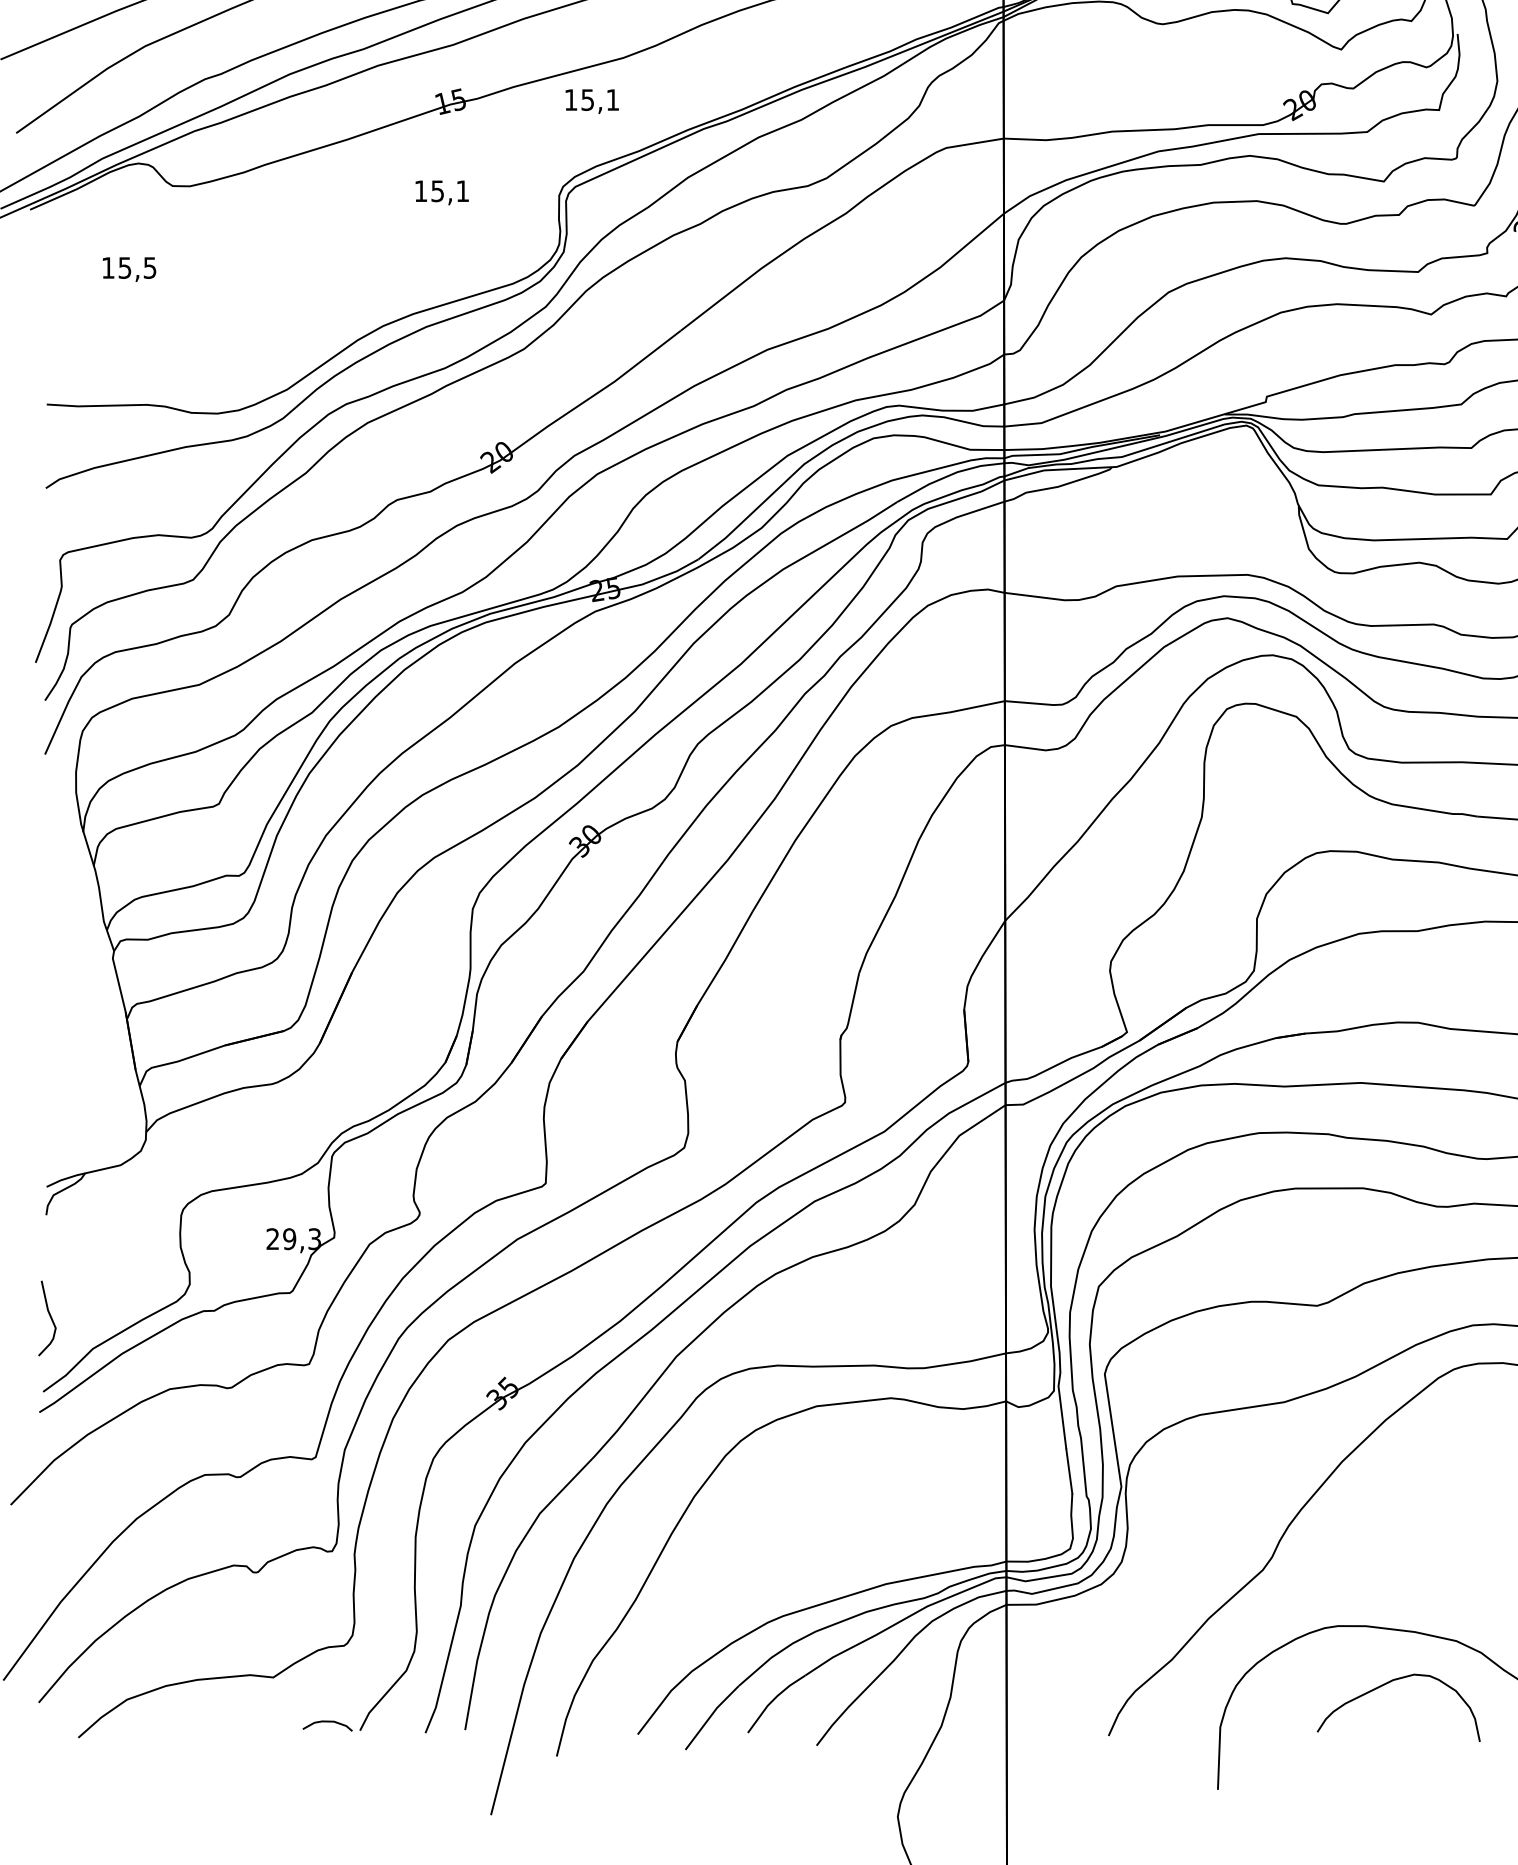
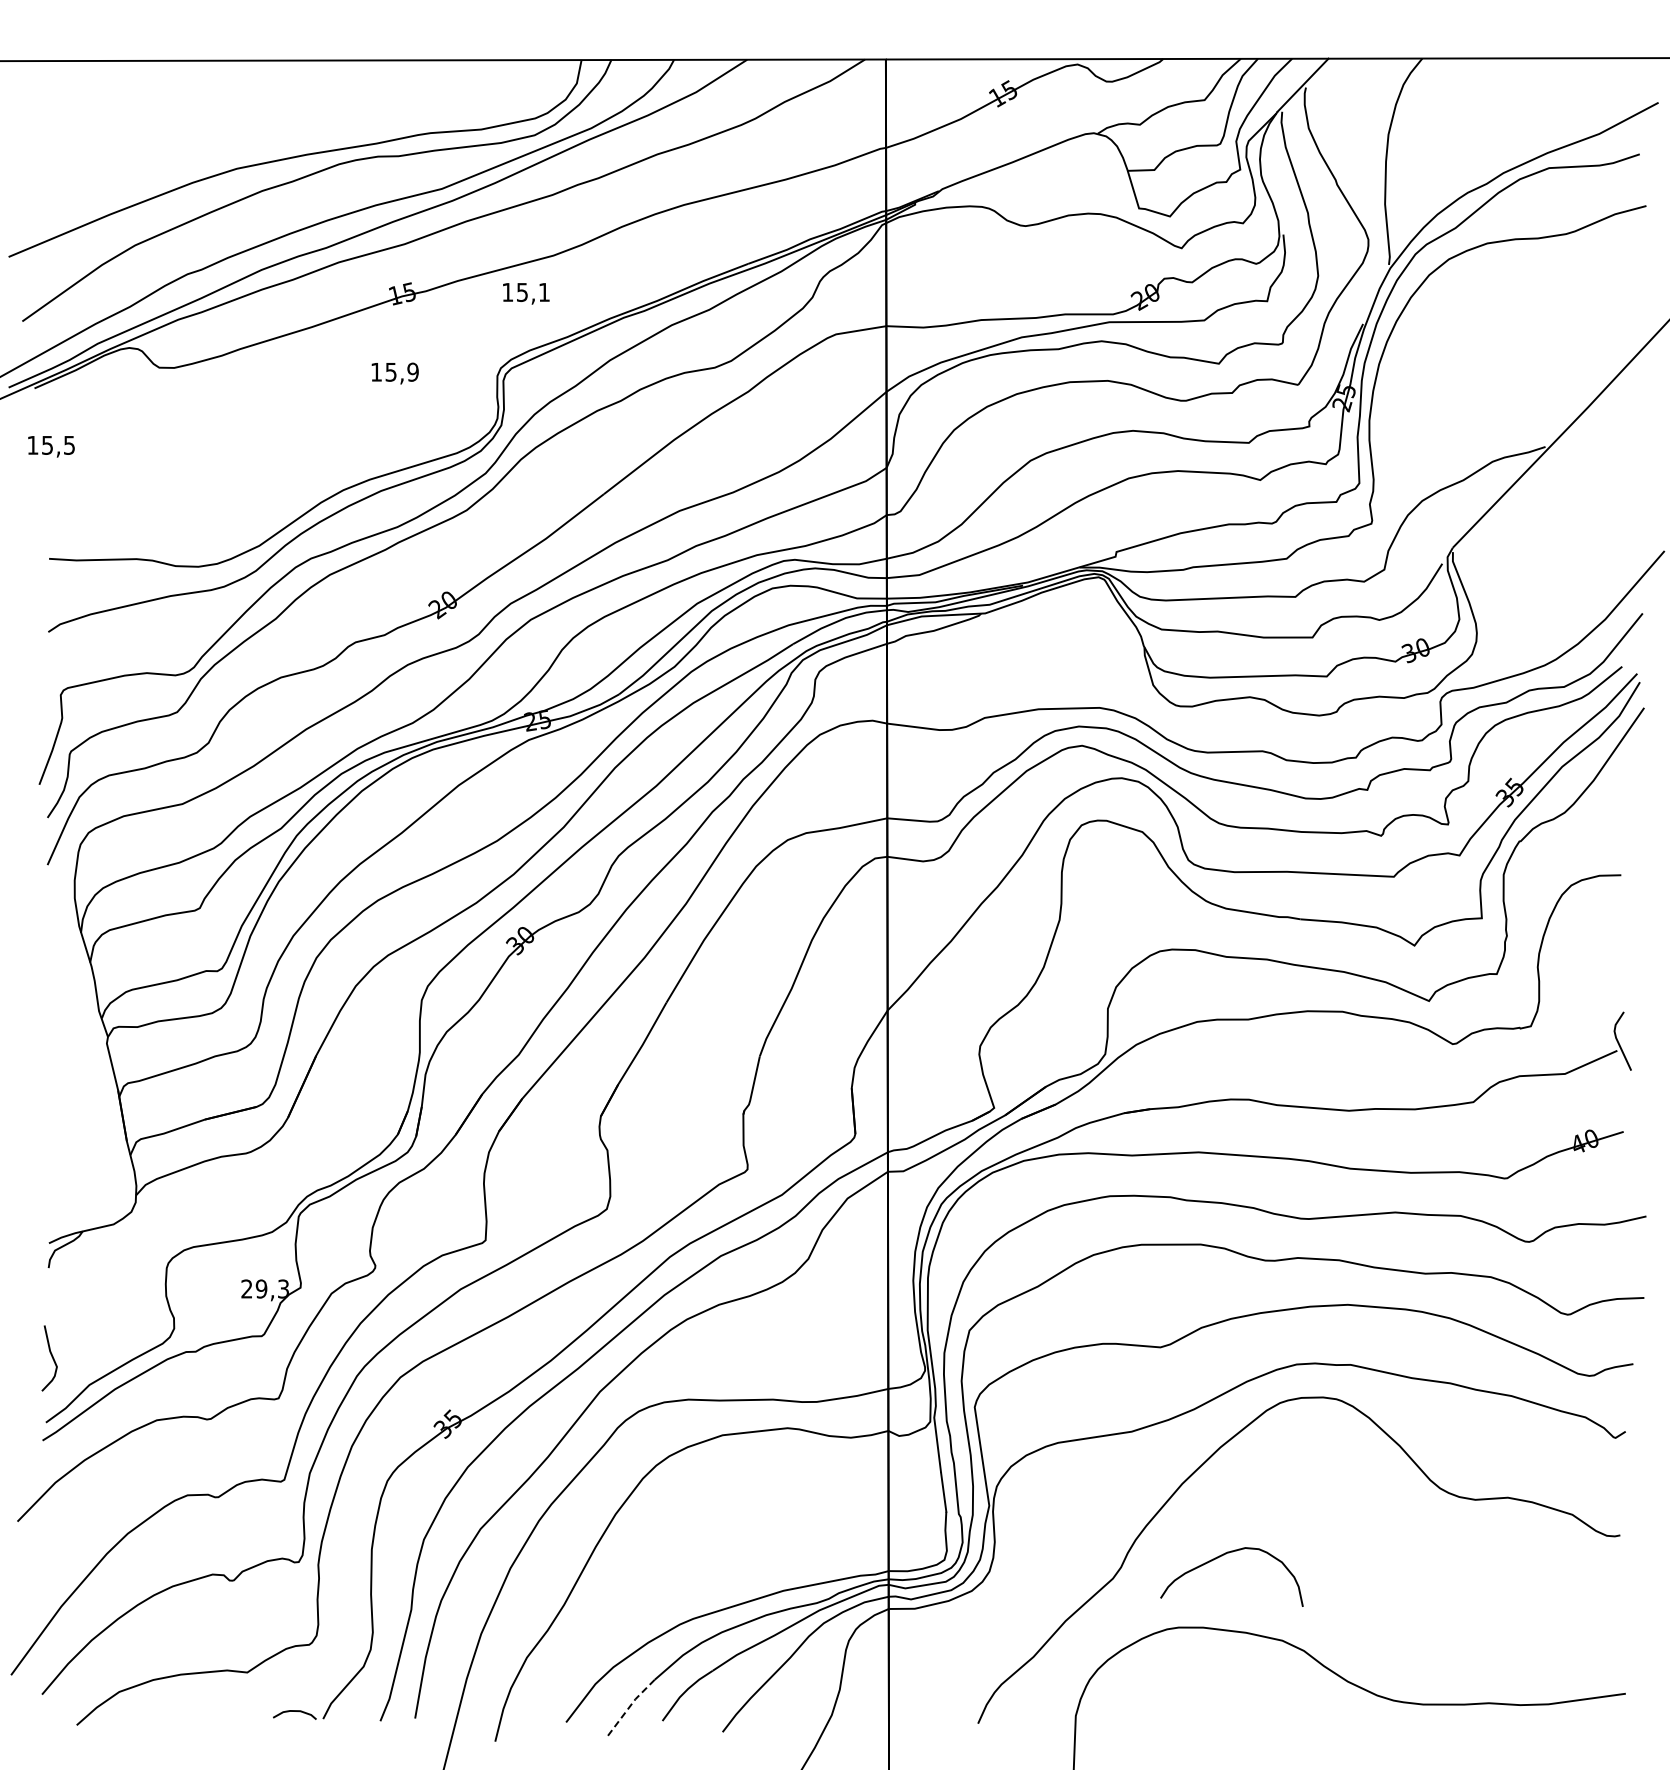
text: (462, 190) -> (412, 371), 15,1 -> 15,9
text: (129, 269) -> (51, 446), moved
curve: (1387, 1684) -> (1222, 1556), moved
line: (711, 1716) -> (630, 1706), solid -> dashed

